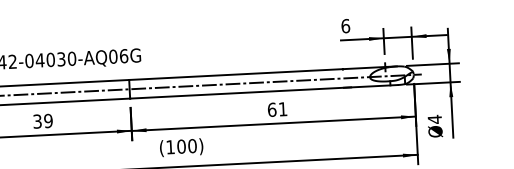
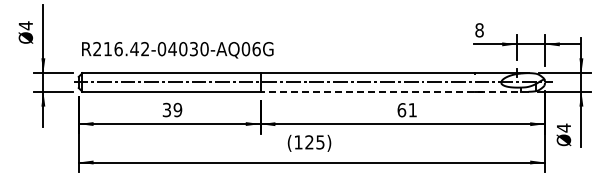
text: (345, 26) -> (479, 30), 6 -> 8
line: (263, 91) -> (394, 91), solid -> dashed
text: (186, 146) -> (314, 142), (100) -> (125)

